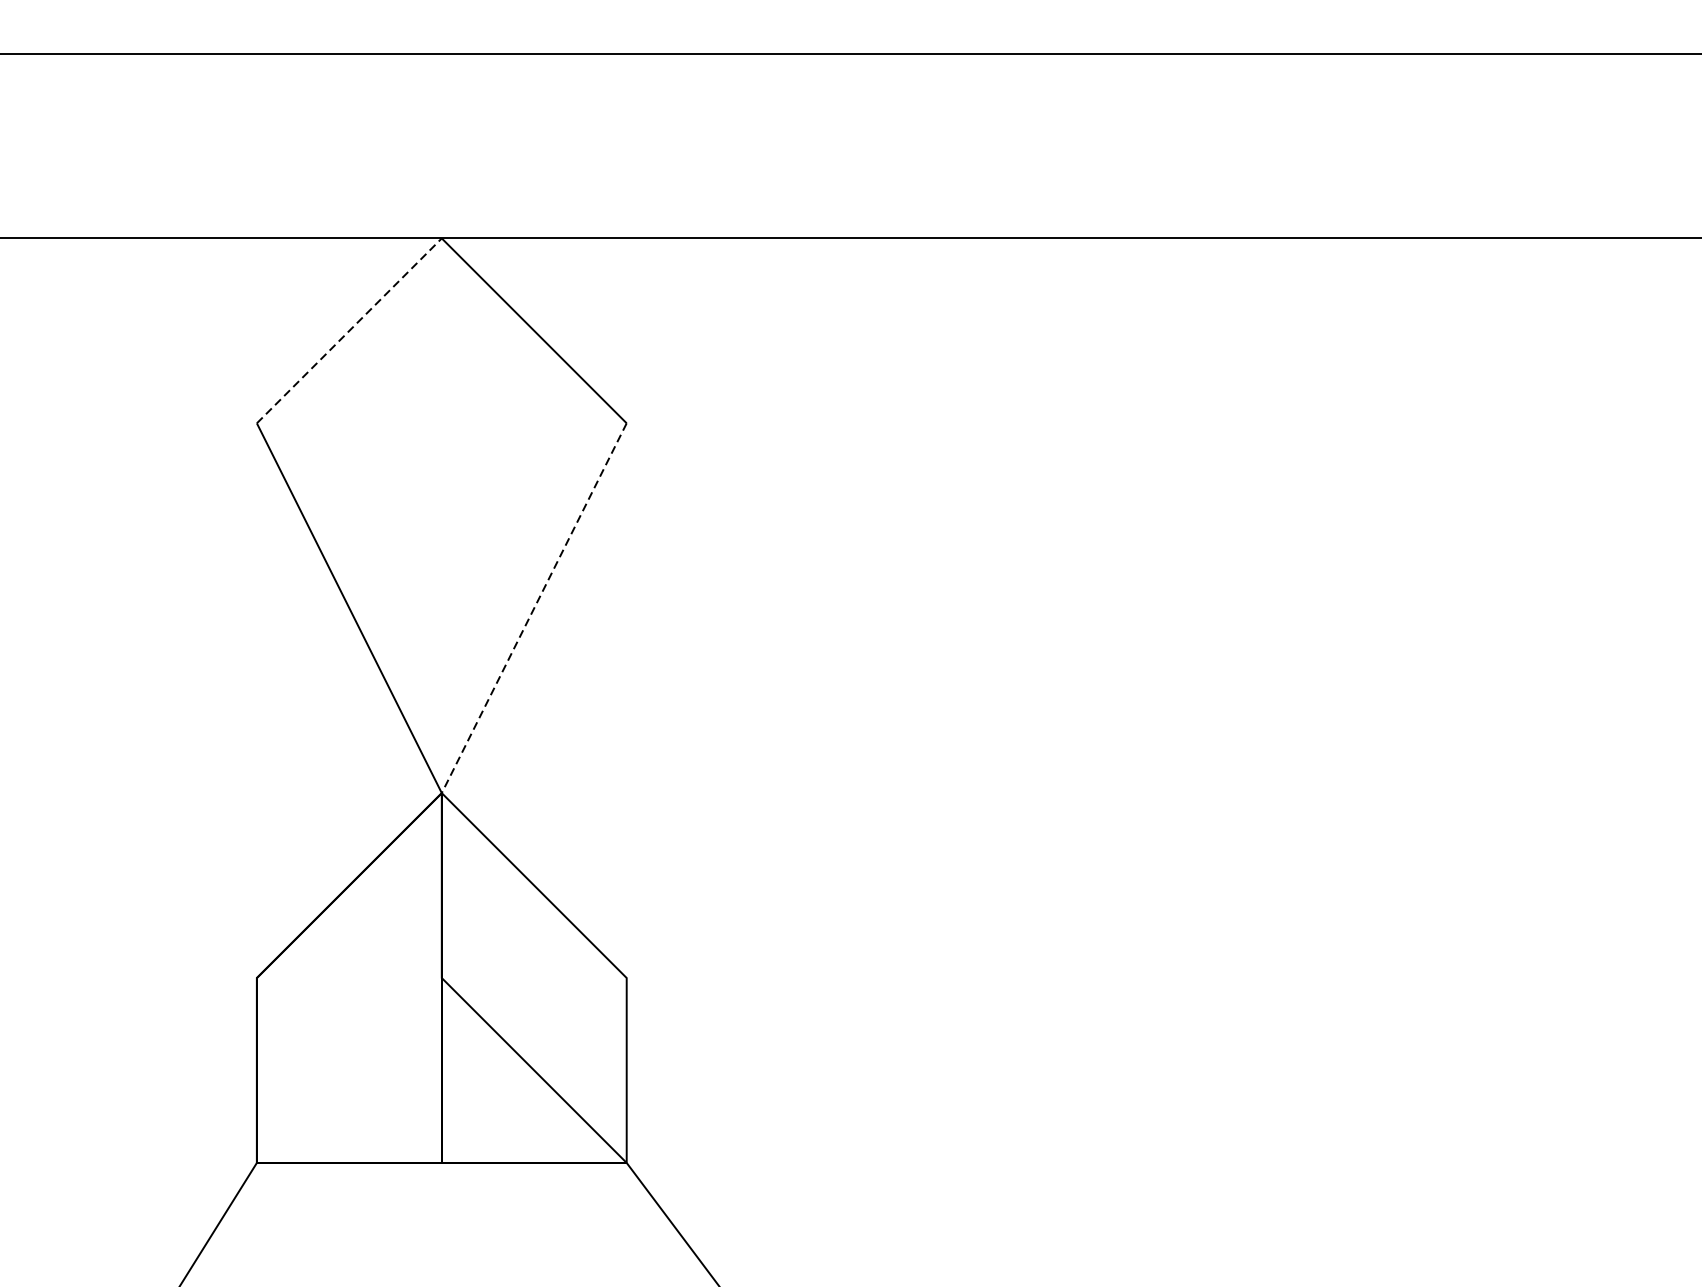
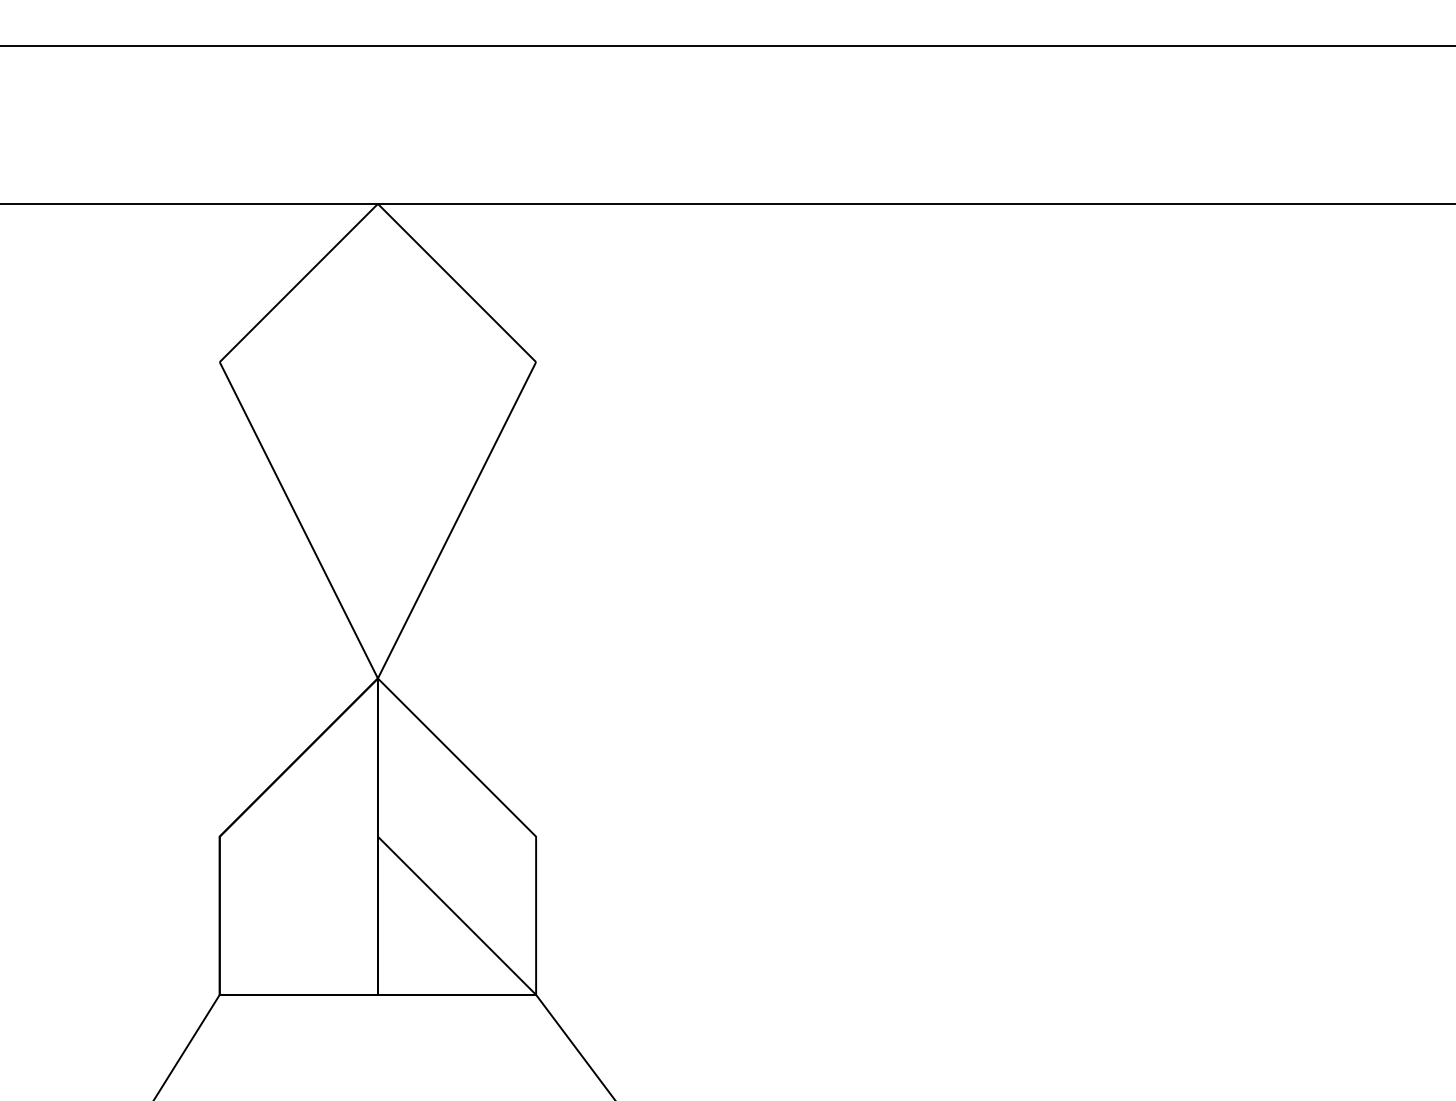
line: (348, 331) -> (298, 283), dashed -> solid
line: (534, 608) -> (457, 520), dashed -> solid

